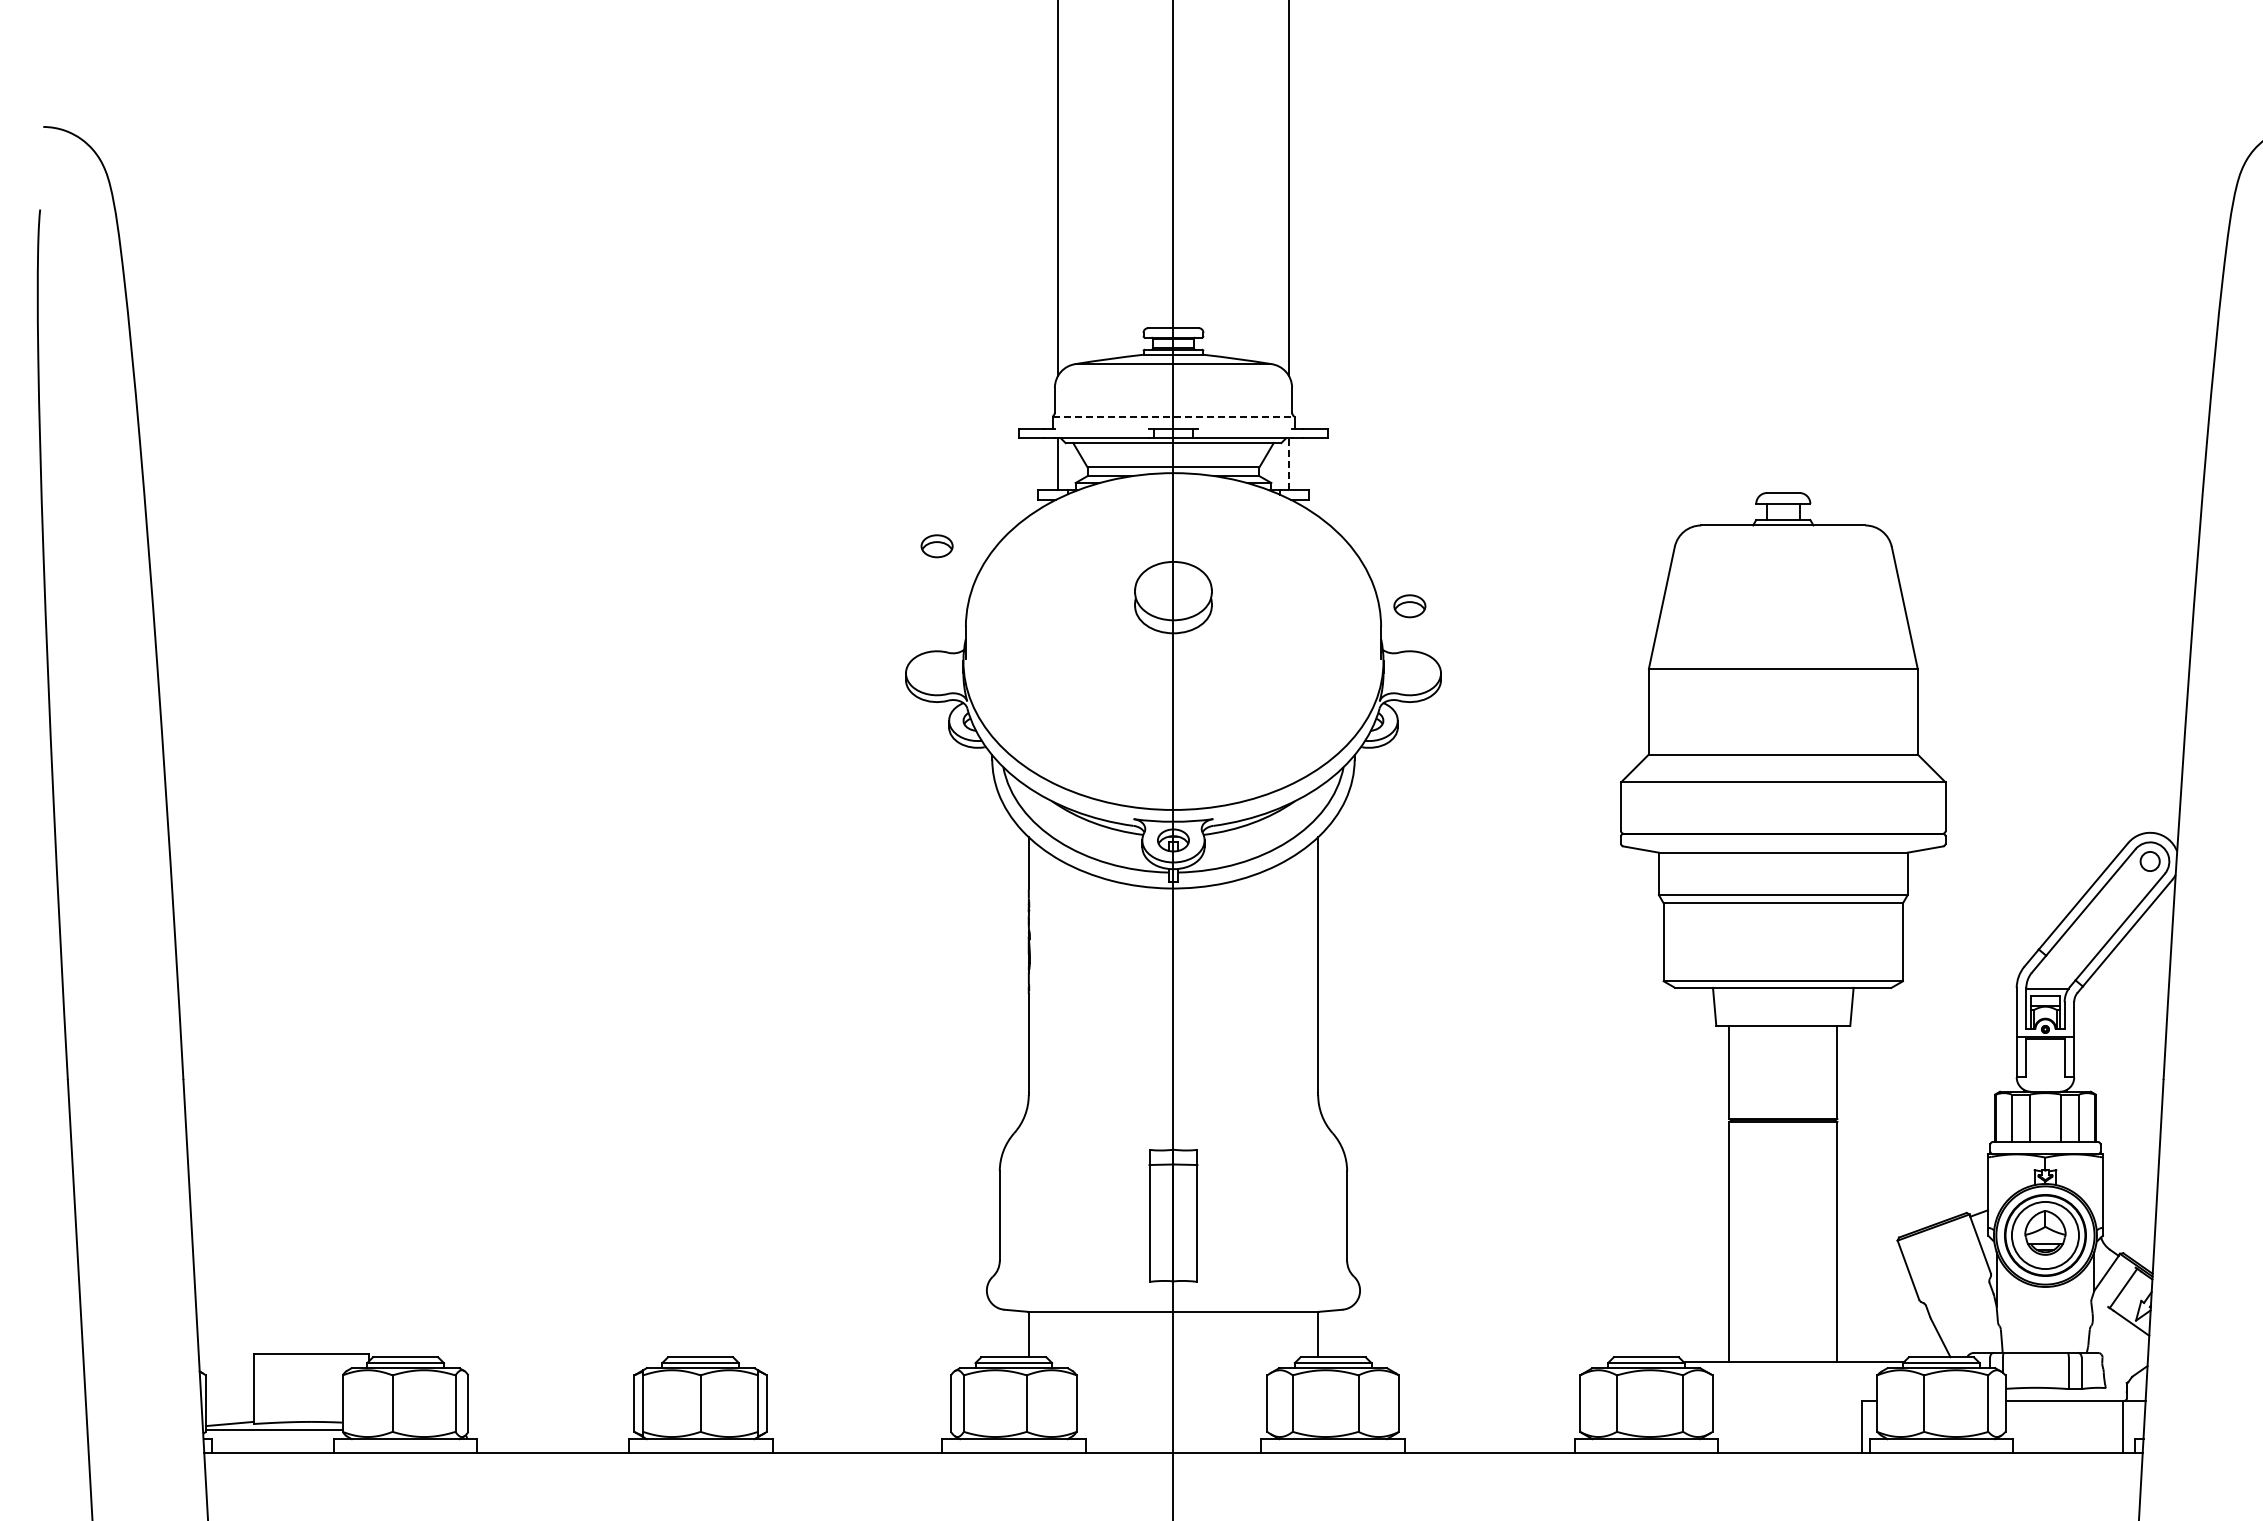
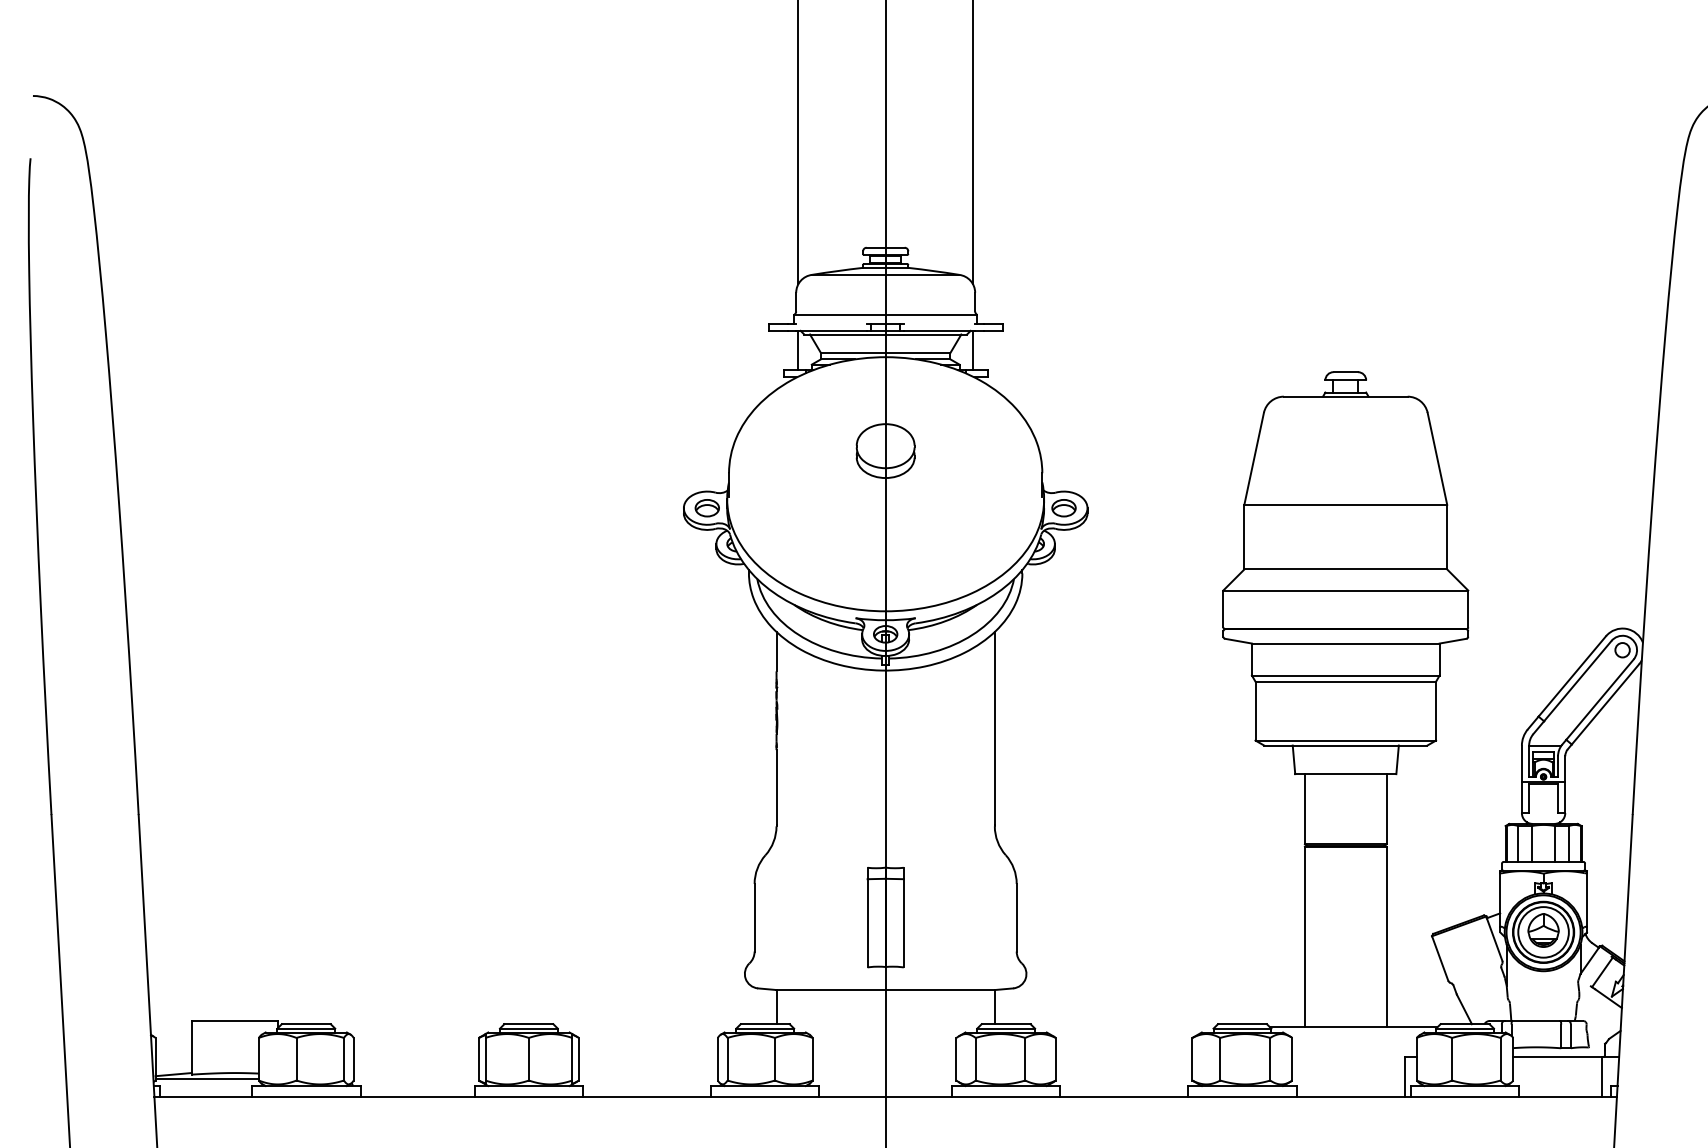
line: (1174, 416) -> (886, 314), dashed -> solid
line: (1289, 463) -> (973, 349), dashed -> solid
part: (936, 546) -> (706, 508), moved
part: (1409, 606) -> (1063, 508), moved

